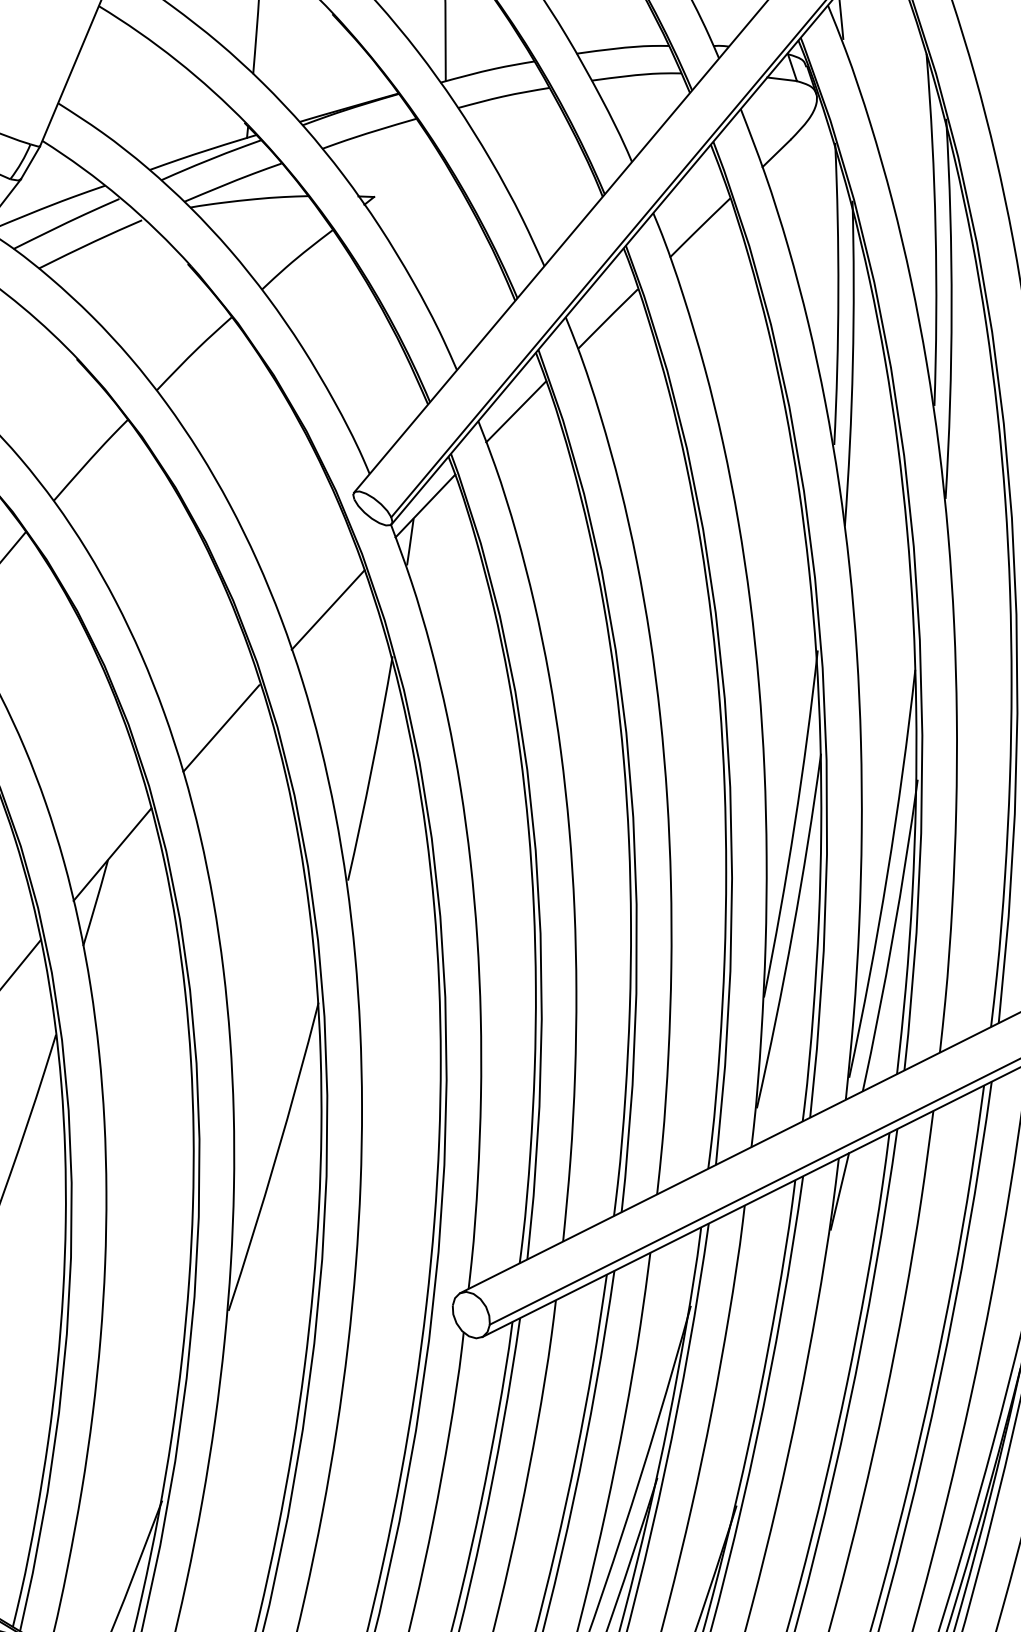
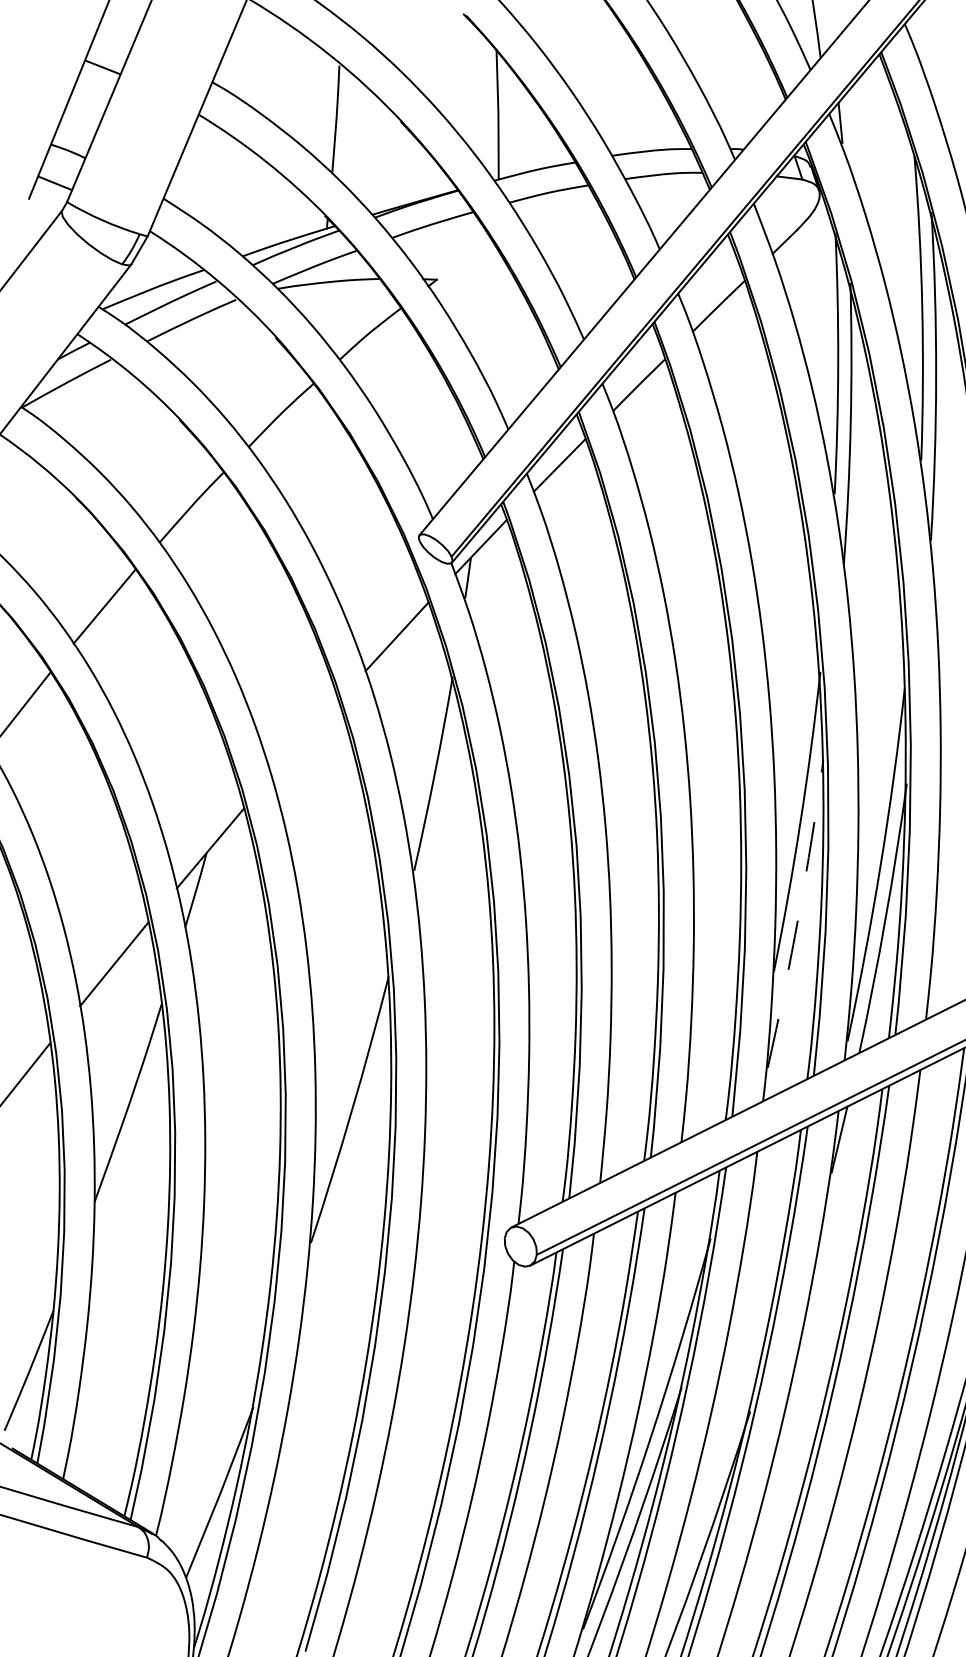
line: (221, 727) -> (304, 738), removed
arc: (792, 932) -> (798, 915), solid -> dashed

